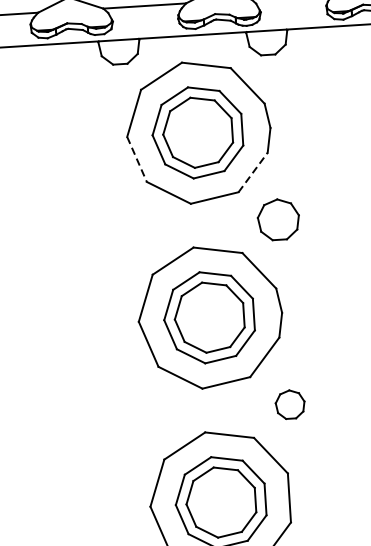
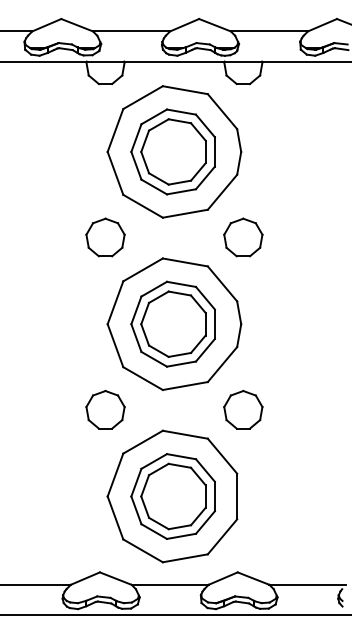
line: (137, 159) -> (115, 173), dashed -> solid
line: (253, 172) -> (222, 192), dashed -> solid
part: (130, 228) -> (105, 237), added
part: (290, 404) -> (243, 409), size x1.43
part: (142, 413) -> (105, 409), added

